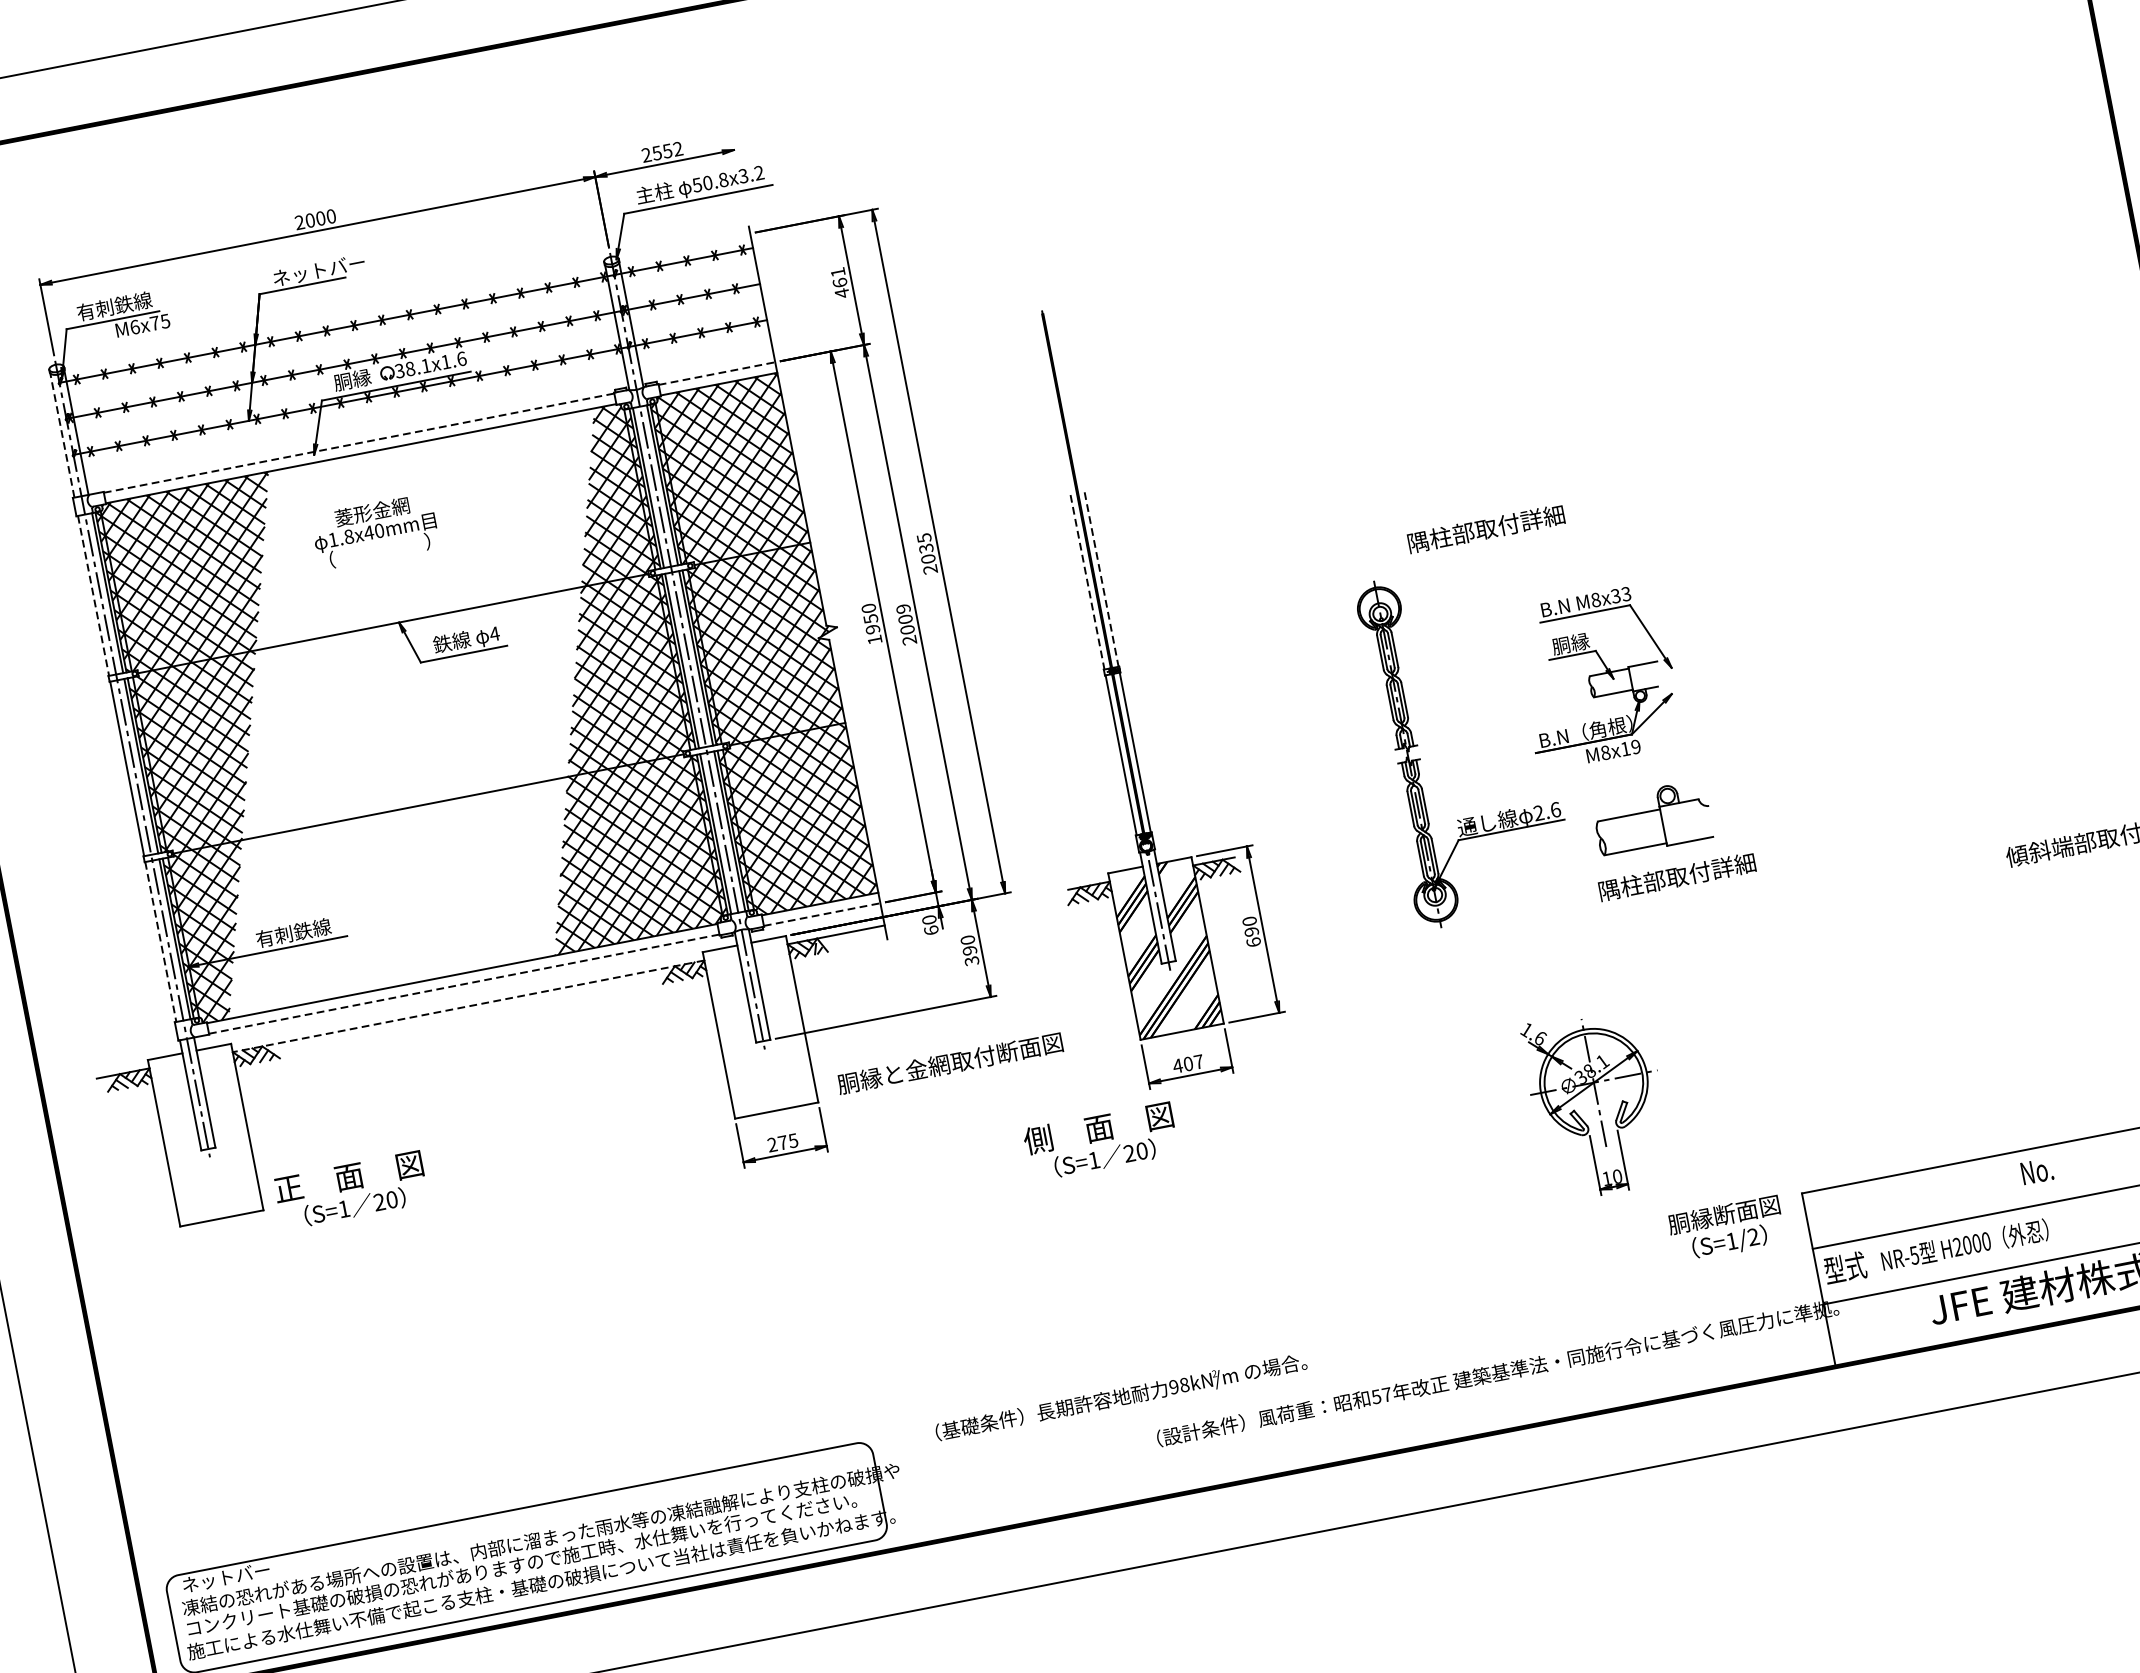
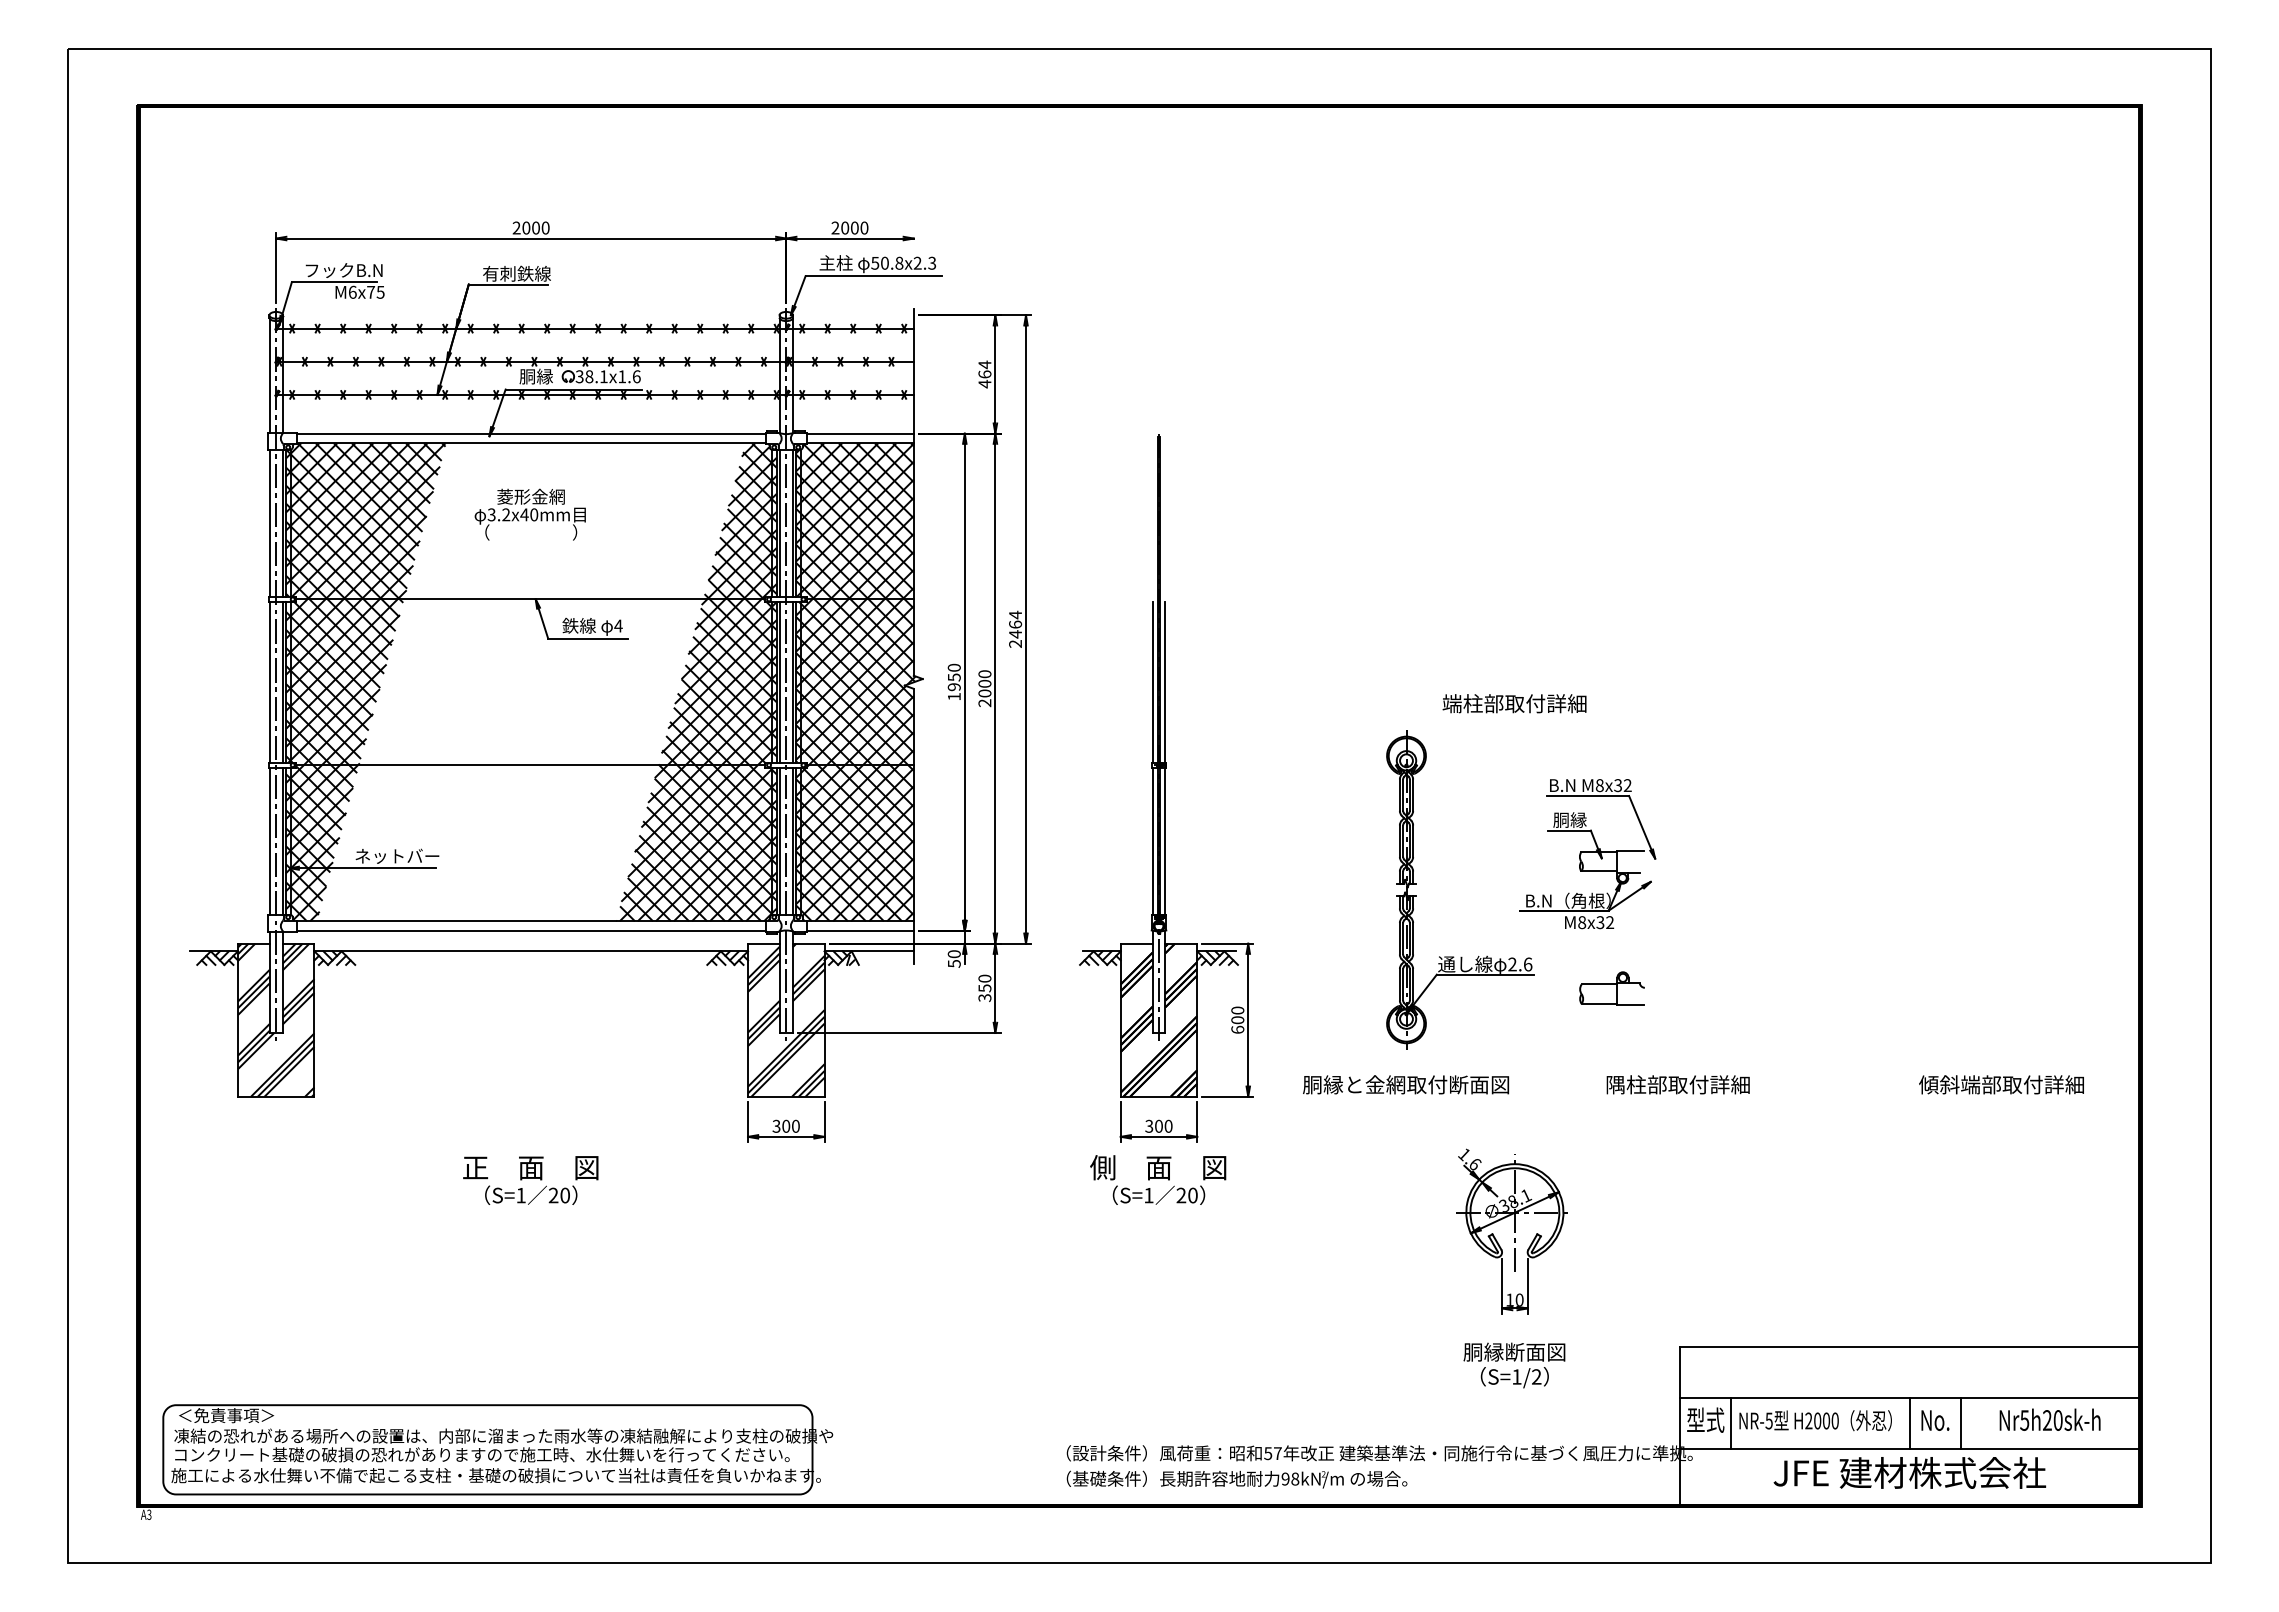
text: (667, 150) -> (854, 227), 2552 -> 2000
text: (750, 174) -> (924, 263), 50.8x3.2 -> 50.8x2.3
text: (318, 270) -> (525, 273), ネットバー -> 有刺鉄線
text: (837, 272) -> (984, 364), 461 -> 464
text: (120, 305) -> (343, 270), 有刺鉄線 -> フックB.N
line: (717, 373) -> (860, 433), dashed -> solid
line: (62, 435) -> (269, 375), dashed -> solid
line: (359, 442) -> (531, 433), dashed -> solid
text: (340, 538) -> (498, 514), 1.8x40mm -> 3.2x40mm
text: (1417, 542) -> (1451, 703), 隅柱部取付詳細 -> 端柱部取付詳細
text: (926, 548) -> (1015, 624), 2035 -> 2464
line: (1101, 579) -> (1165, 682), dashed -> solid
line: (1087, 582) -> (1152, 682), dashed -> solid
text: (1626, 594) -> (1627, 785), M8x33 -> M8x32
line: (93, 596) -> (269, 523), dashed -> solid
text: (903, 609) -> (984, 674), 2009 -> 2000
text: (1631, 747) -> (1605, 922), M8x19 -> M8x32
part: (1651, 818) -> (1611, 988), size x0.62
text: (1676, 876) -> (1677, 1084), moved
line: (822, 914) -> (860, 930), dashed -> solid
text: (930, 930) -> (953, 963), 60 -> 50
text: (303, 931) -> (397, 856), 有刺鉄線 -> ネットバー
text: (1251, 932) -> (1237, 1020), 690 -> 600
line: (160, 942) -> (269, 841), dashed -> solid
text: (969, 950) -> (984, 988), 390 -> 350
line: (464, 983) -> (531, 930), dashed -> solid
line: (468, 1006) -> (531, 951), dashed -> solid
hatch: (760, 1026) -> (786, 1019), added
text: (950, 1062) -> (1406, 1084), moved
text: (1187, 1063) -> (1158, 1125), 407 -> 300
hatch: (204, 1134) -> (275, 1019), added
text: (1101, 1140) -> (1158, 1179), moved
text: (781, 1142) -> (785, 1125), 275 -> 300
text: (2037, 1171) -> (1935, 1420), moved
text: (351, 1190) -> (530, 1180), moved
line: (2122, 1216) -> (1960, 1422), added
line: (2067, 1227) -> (1909, 1422), added
text: (1726, 1229) -> (1514, 1365), moved
line: (1873, 1265) -> (1731, 1422), added
text: (1120, 1397) -> (1236, 1479), moved
text: (235, 1575) -> (226, 1415), ネットバー -> ＜免責事項＞

